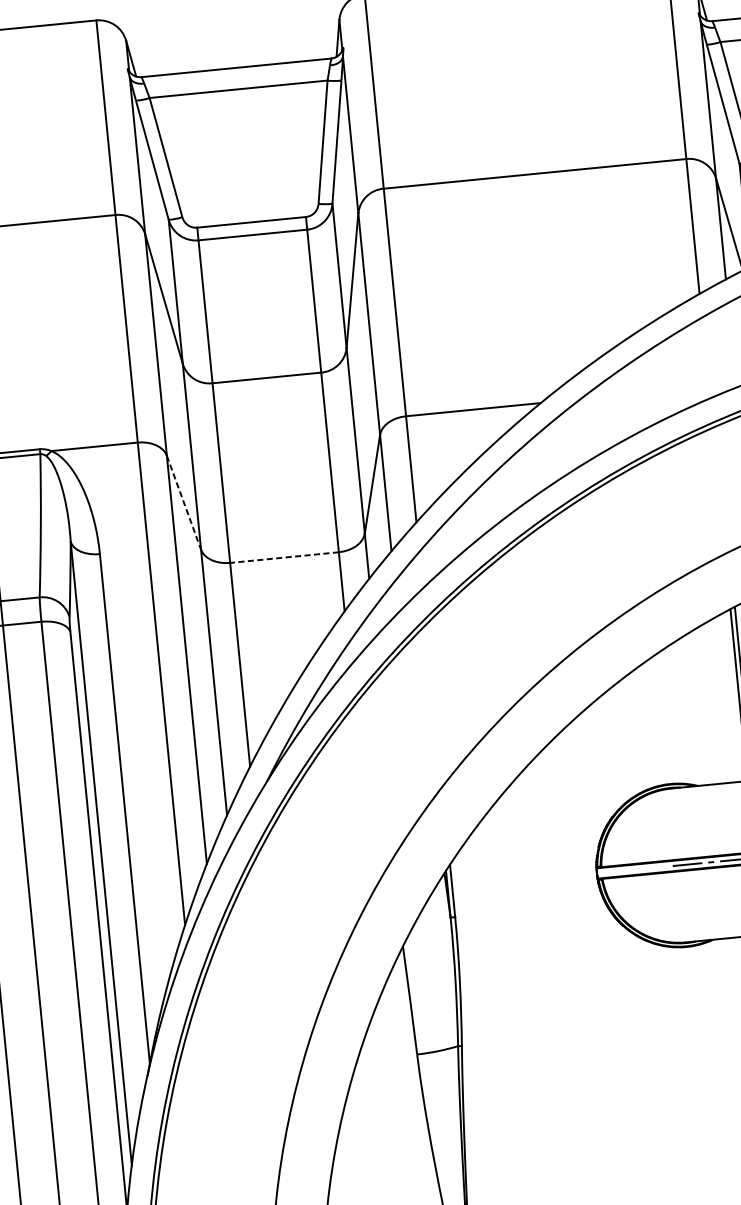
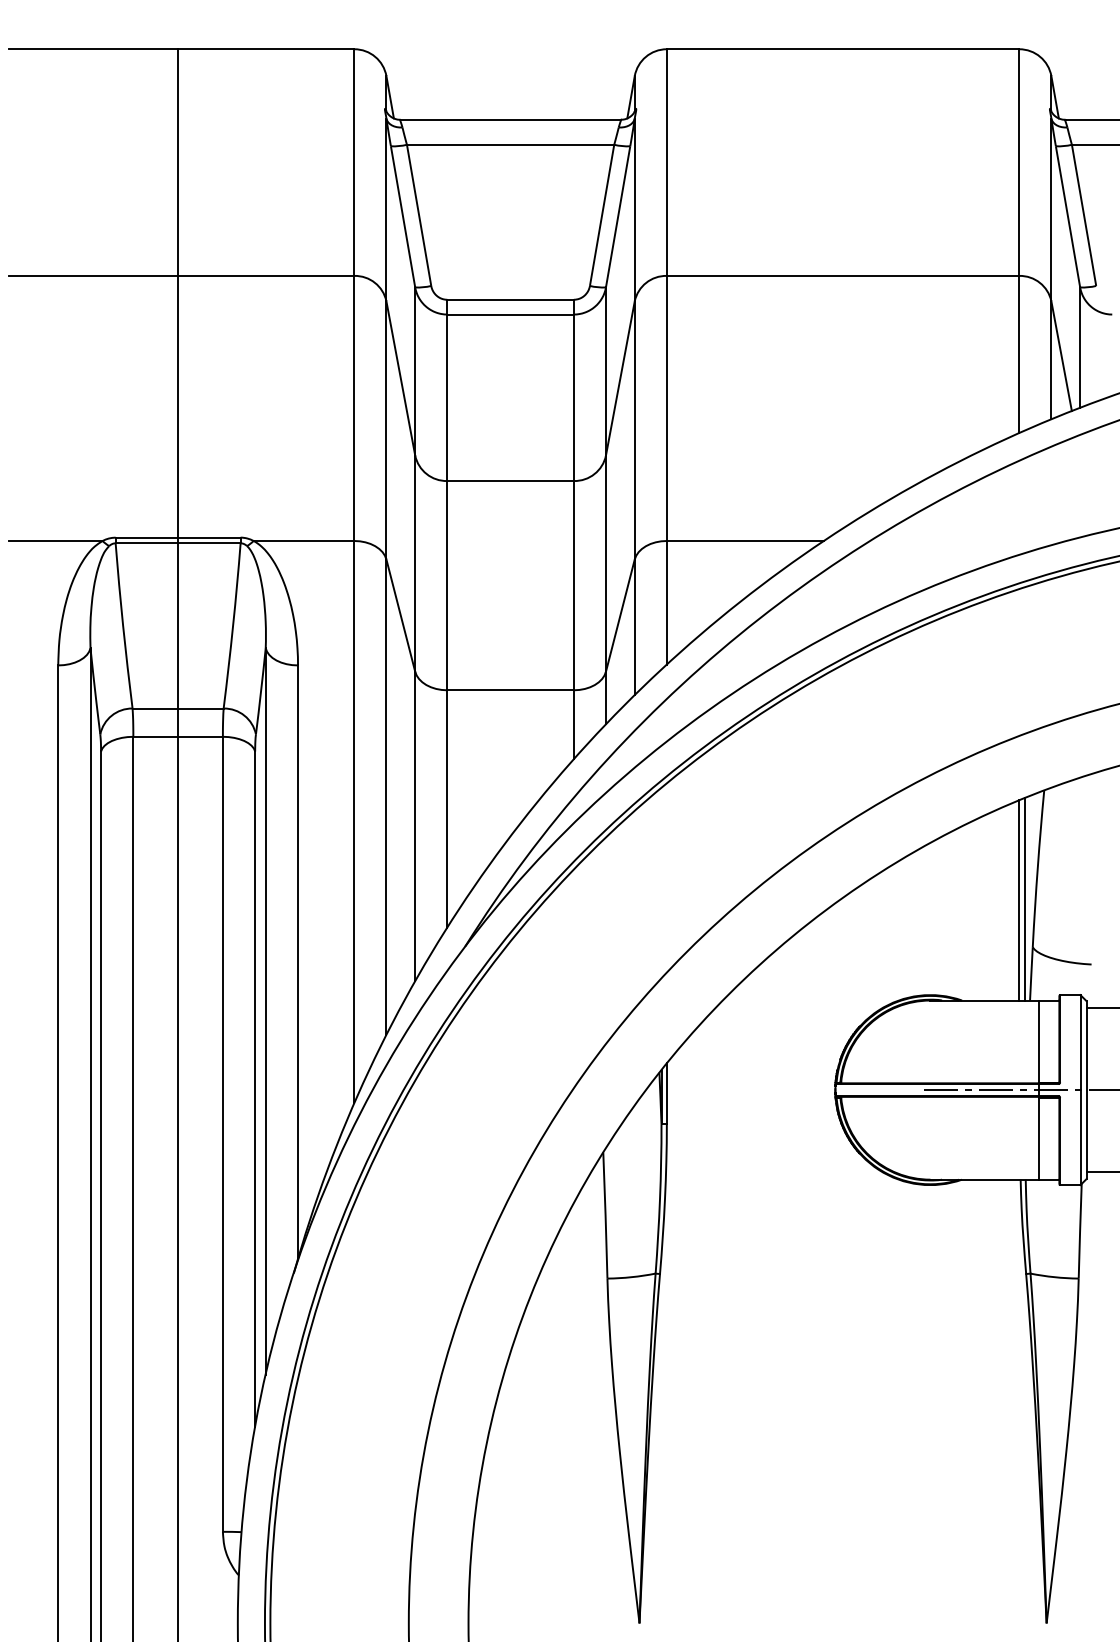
line: (183, 502) -> (400, 615), dashed -> solid
line: (284, 557) -> (510, 690), dashed -> solid

